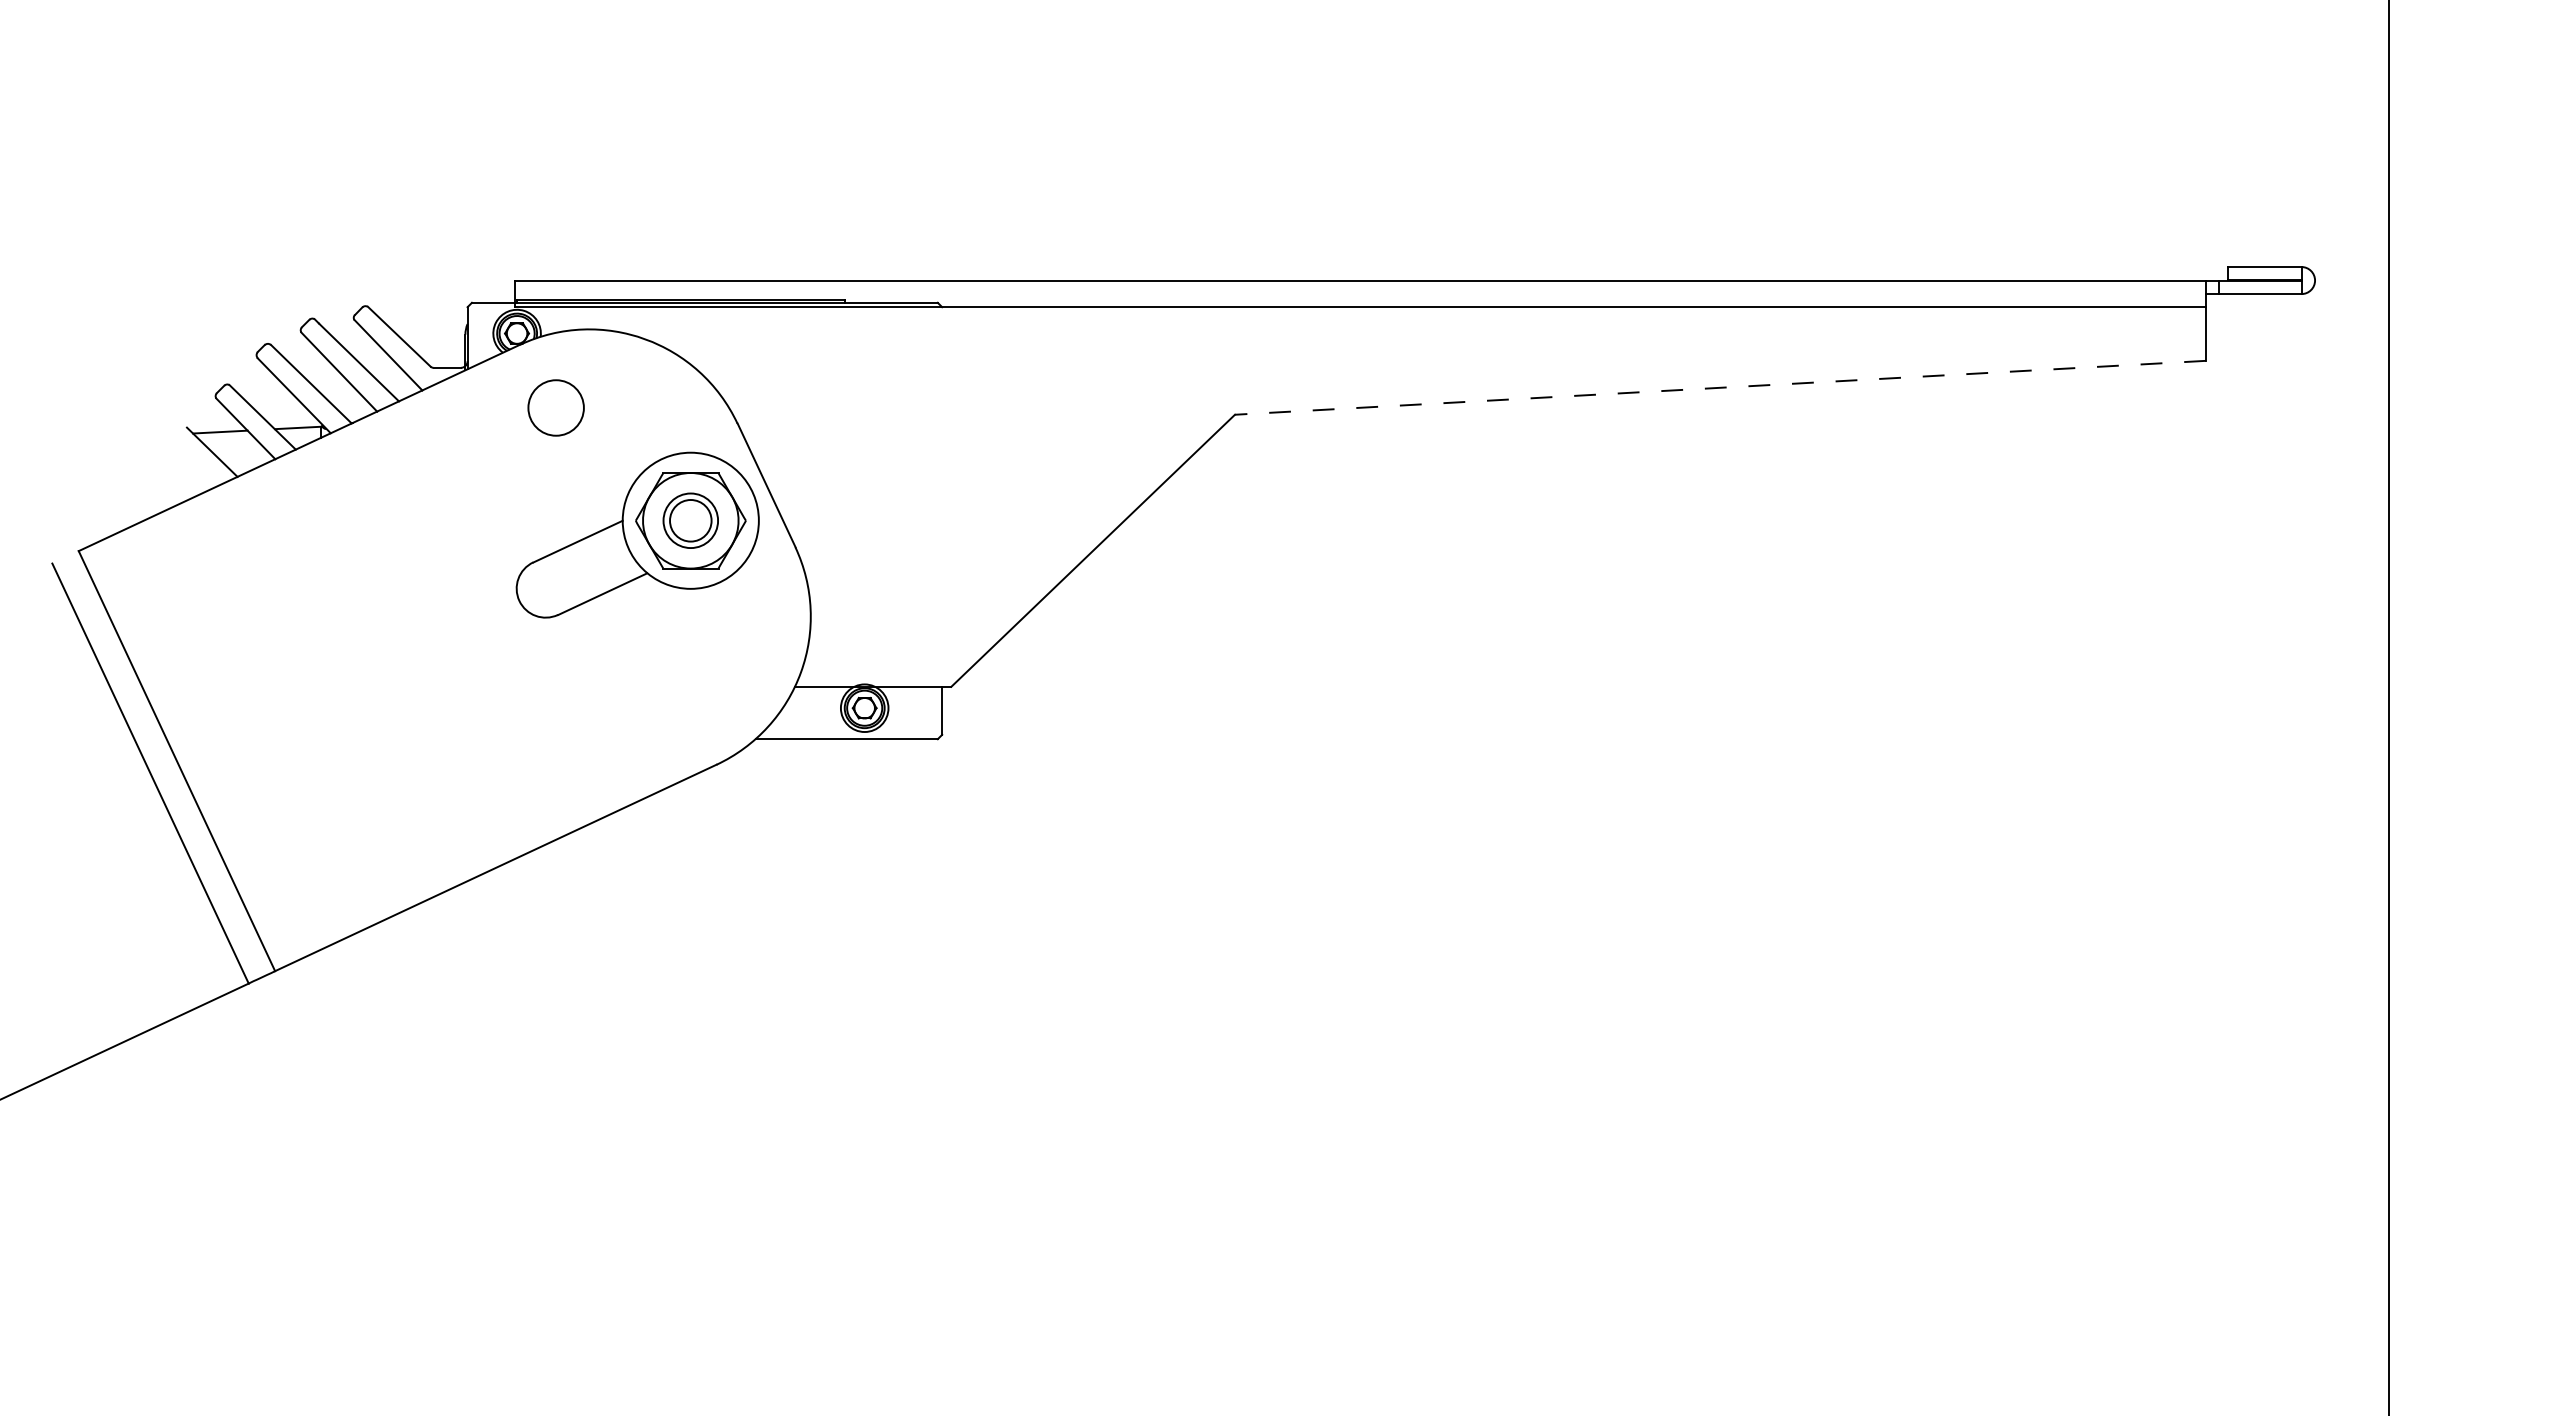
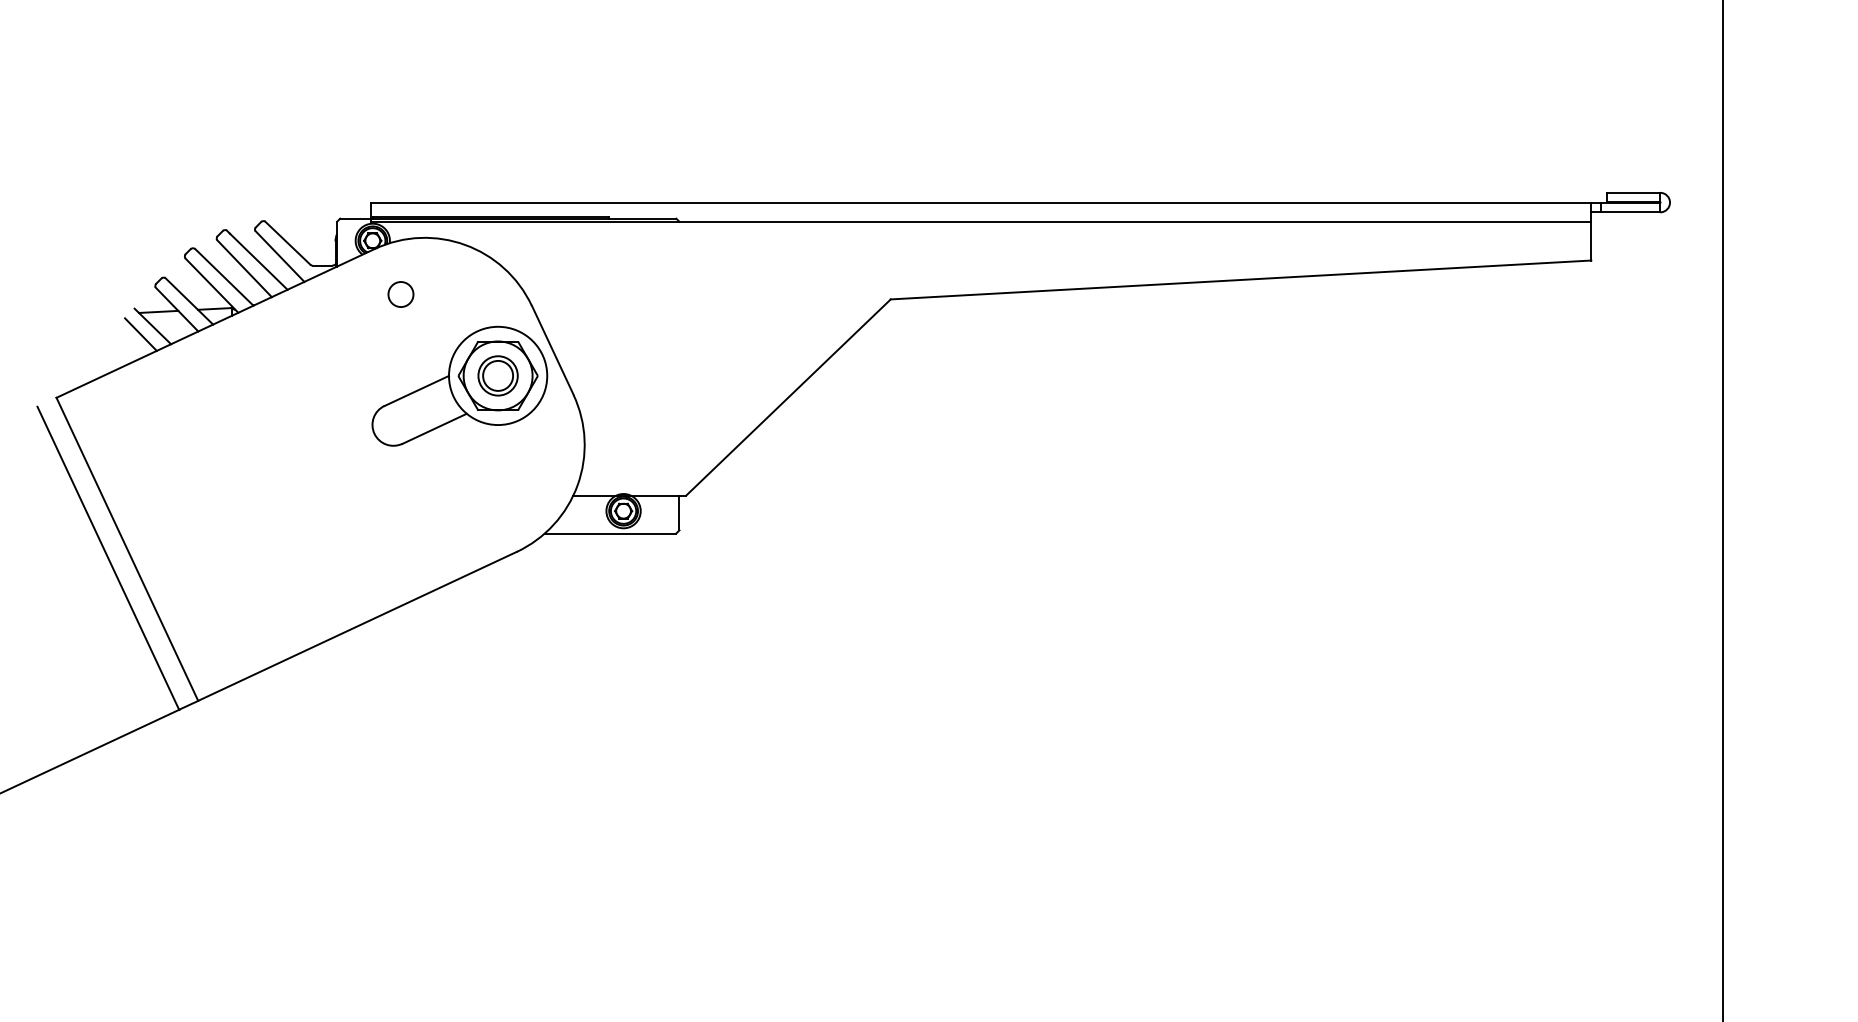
line: (1719, 387) -> (1240, 279), dashed -> solid
circle: (555, 407) -> (400, 294), size x0.62
line: (195, 463) -> (140, 334), added

